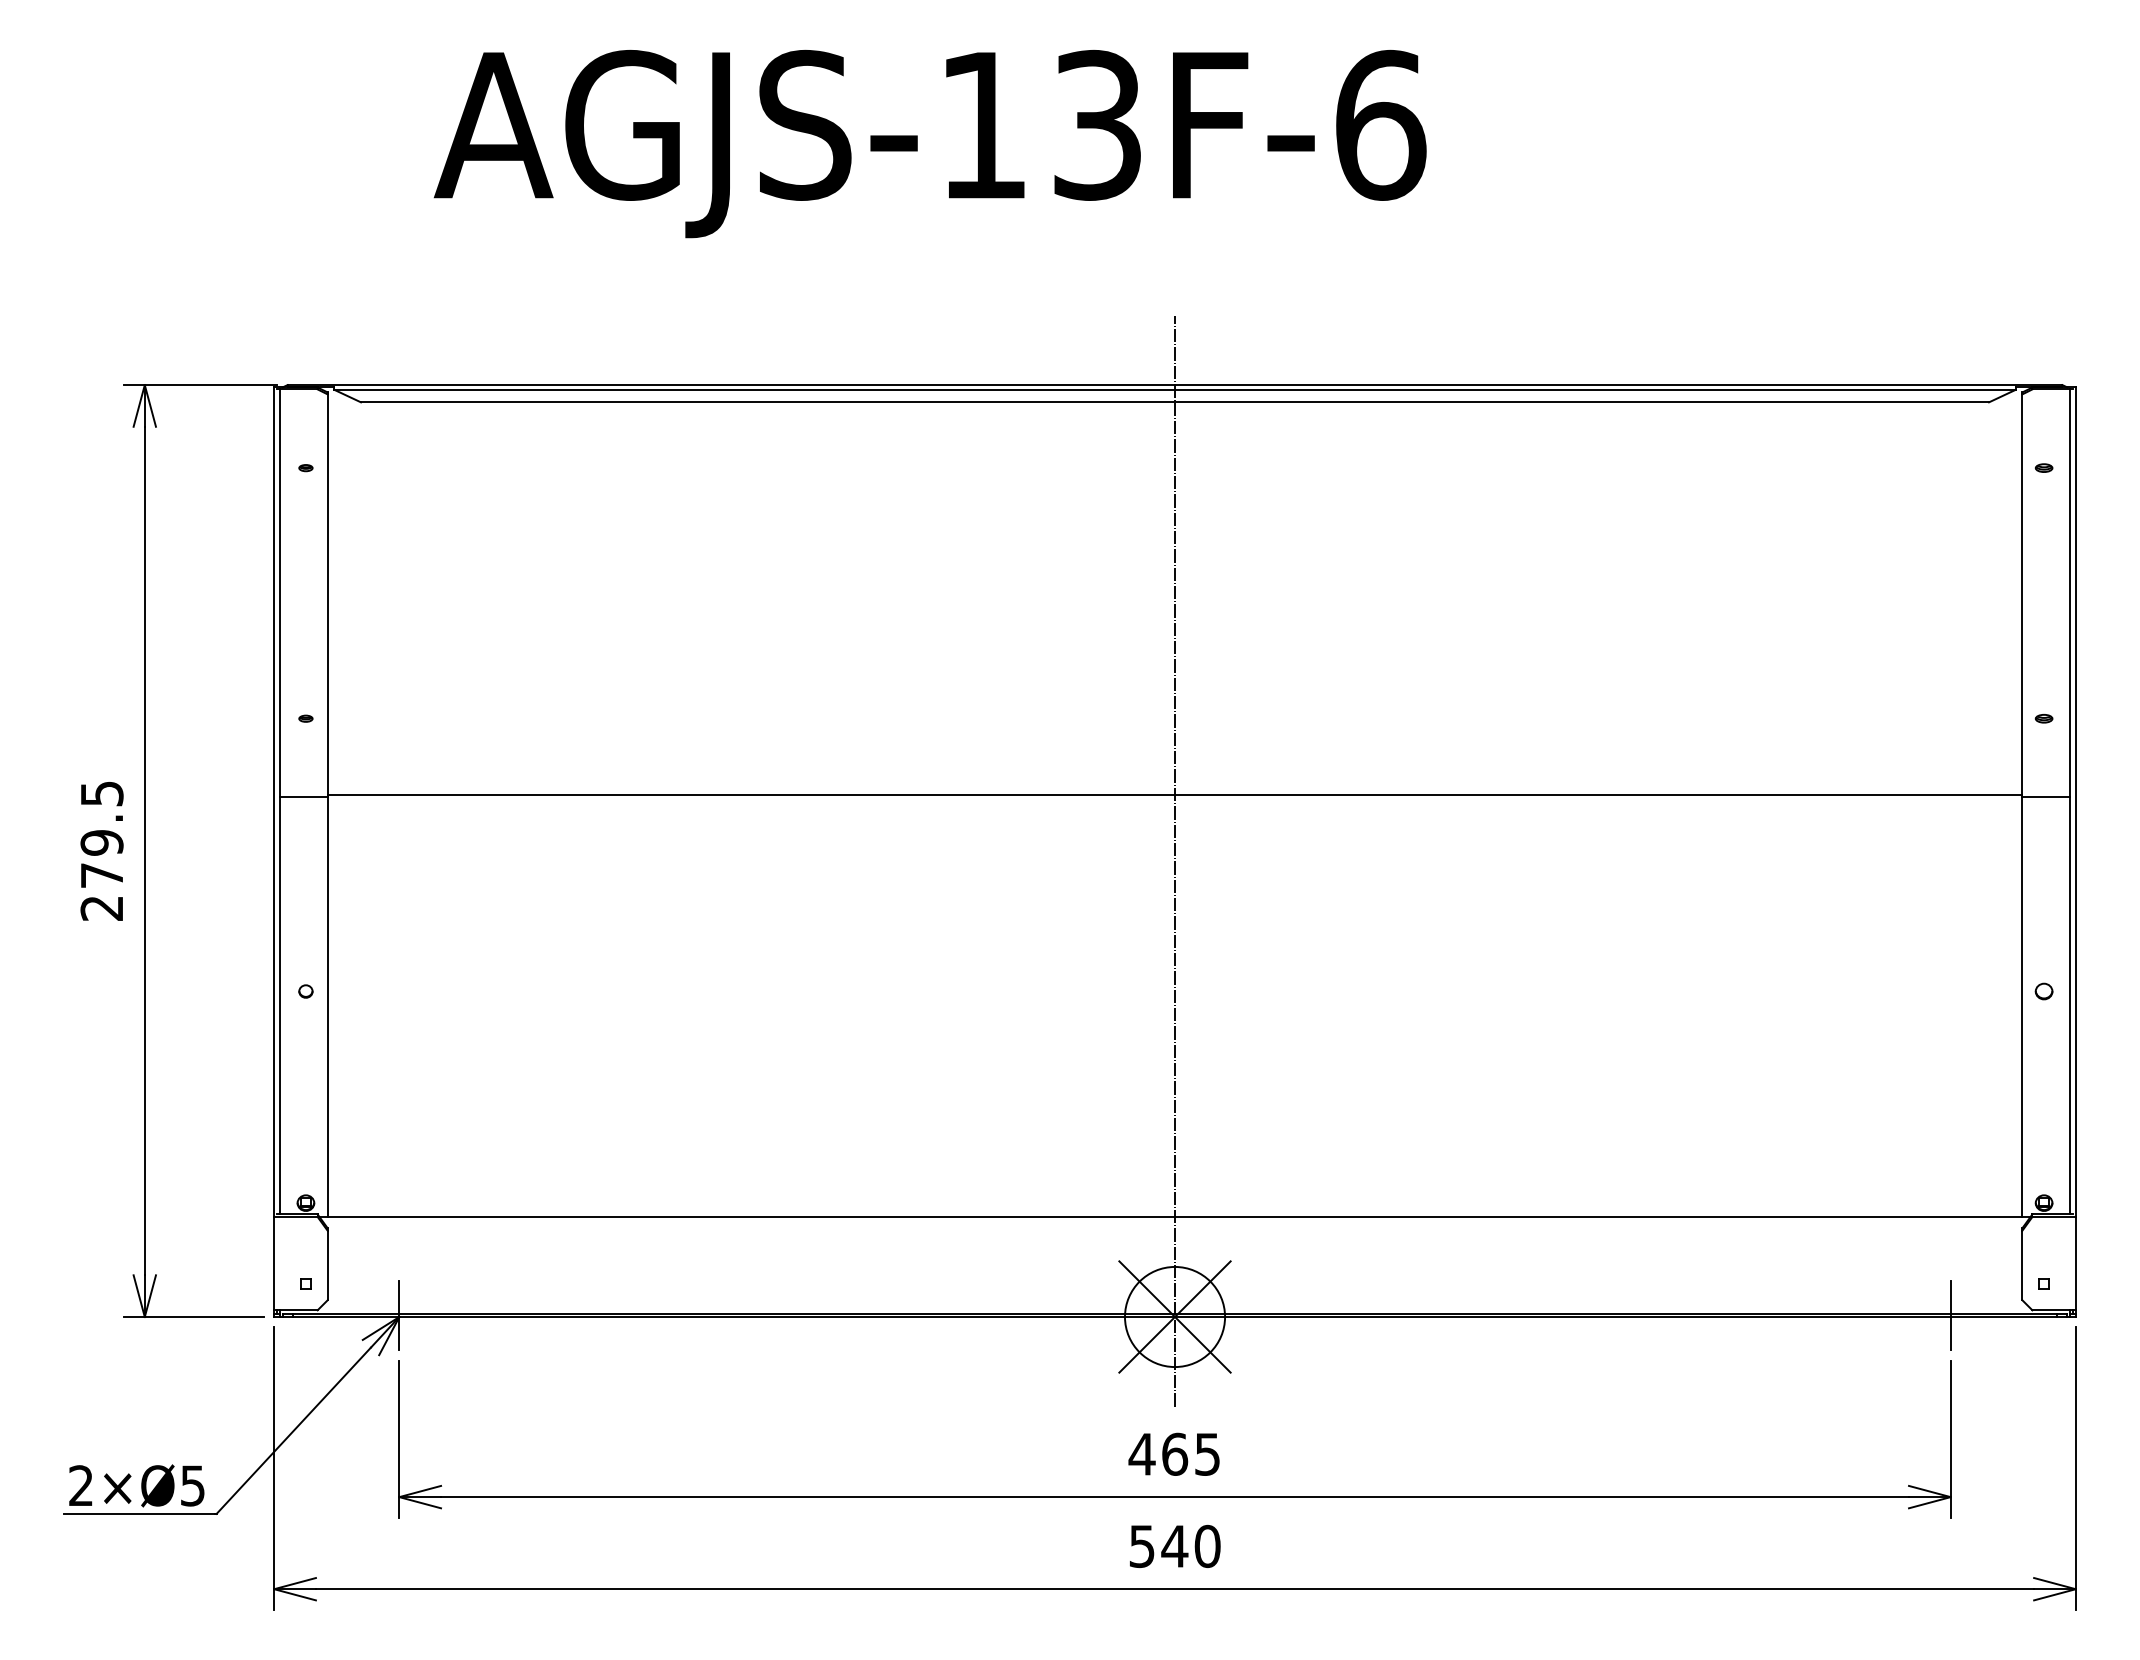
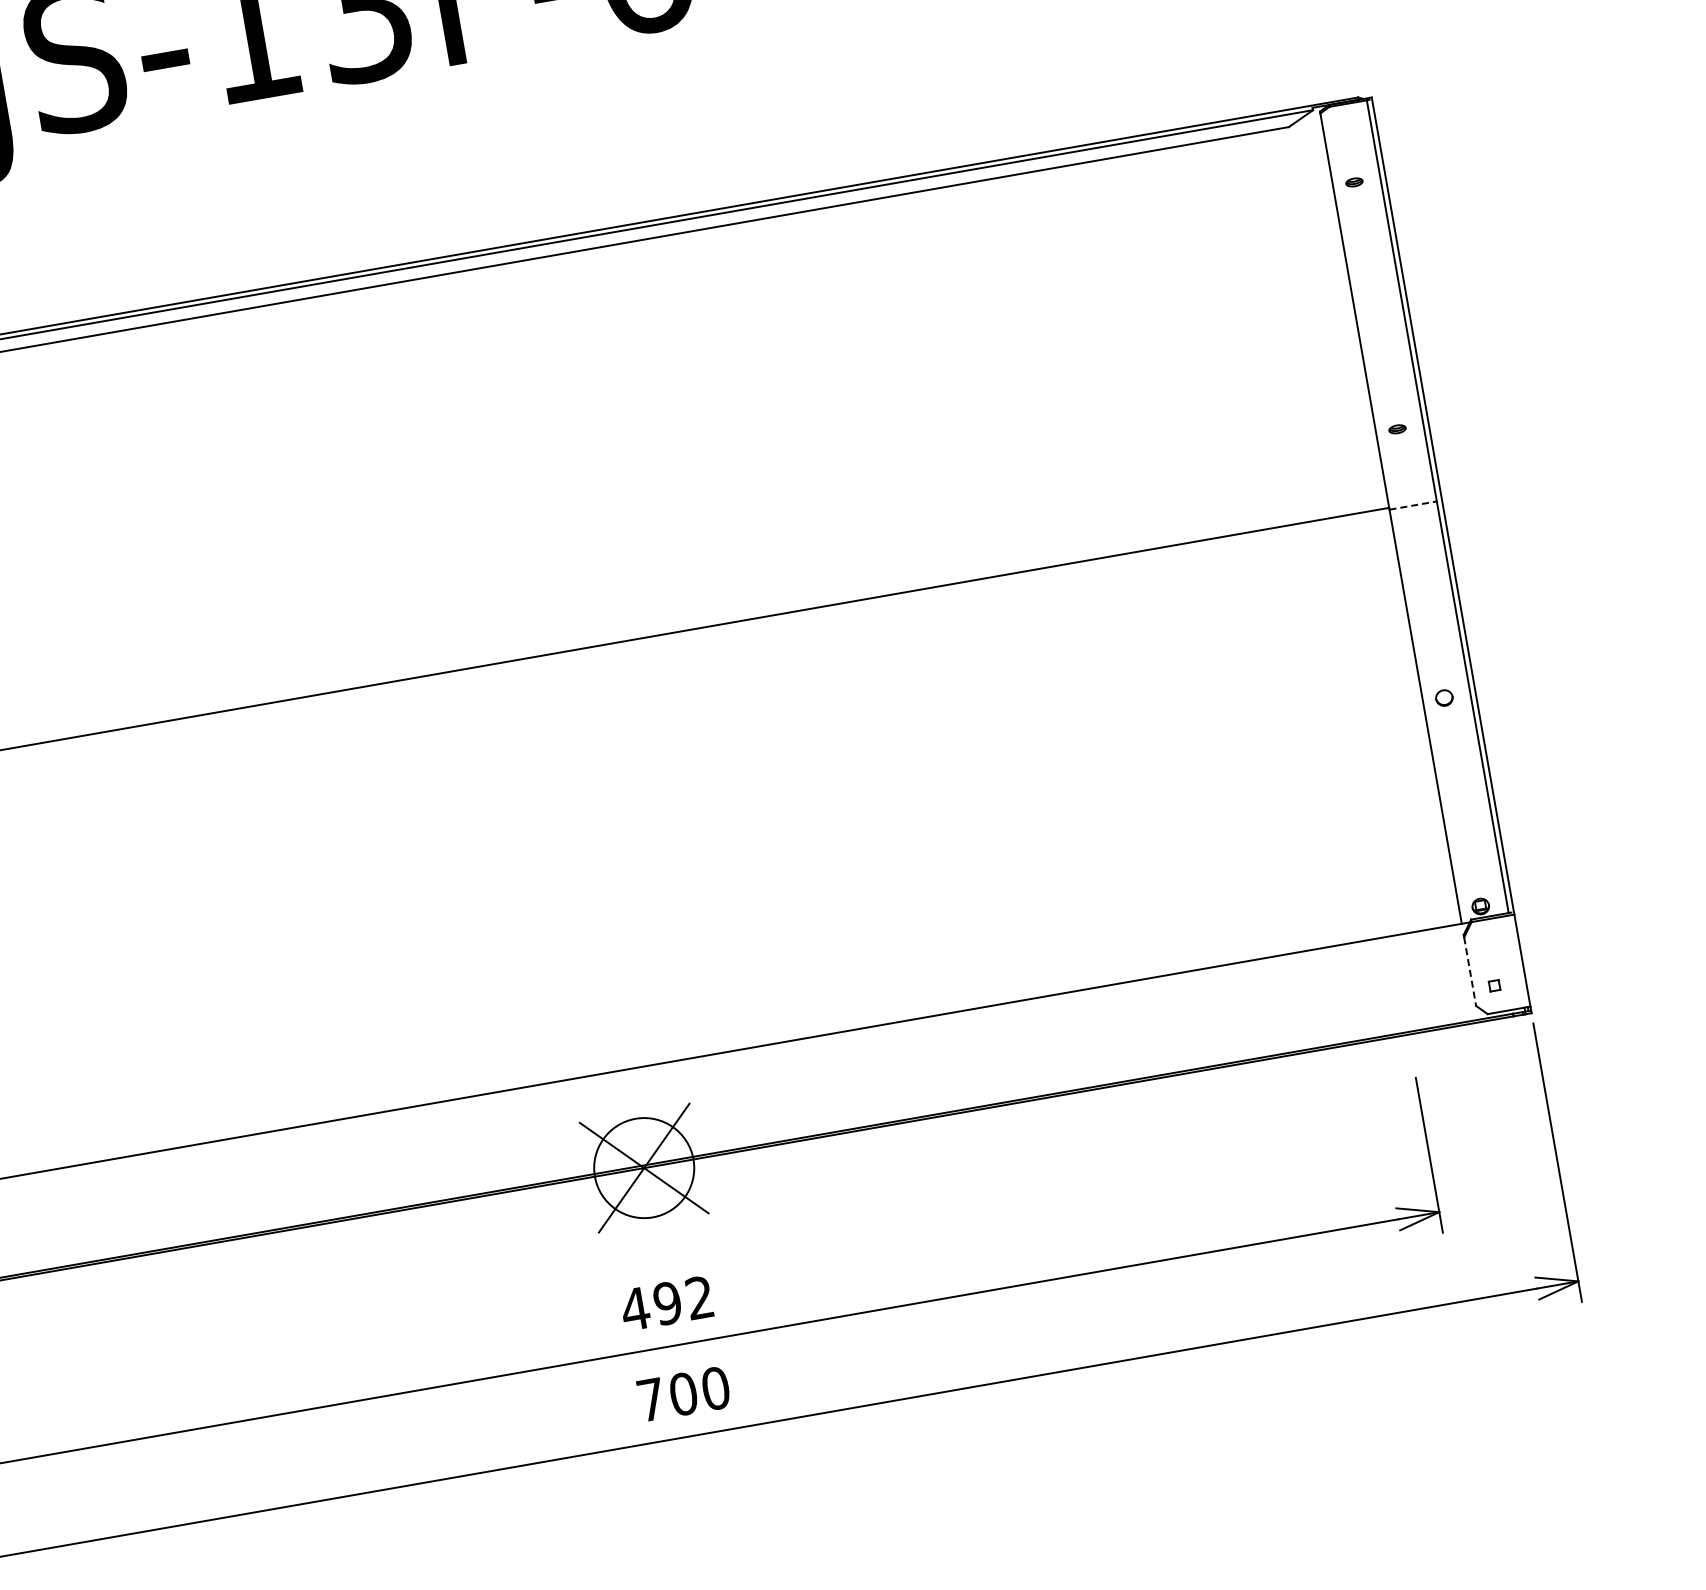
line: (2046, 796) -> (1413, 505), solid -> dashed
line: (1175, 860) -> (566, 718), removed
line: (2022, 1265) -> (1470, 971), solid -> dashed
line: (1950, 1315) -> (1407, 1033), removed
text: (1190, 1453) -> (682, 1299), 465 -> 492
text: (1158, 1546) -> (667, 1397), 540 -> 700

